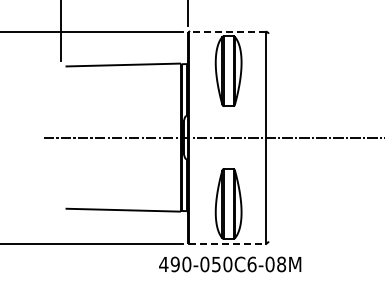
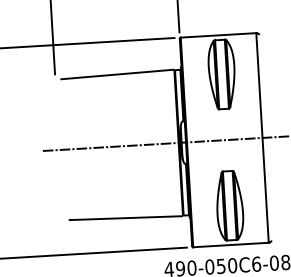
line: (226, 31) -> (217, 35), dashed -> solid
line: (227, 243) -> (231, 244), dashed -> solid

